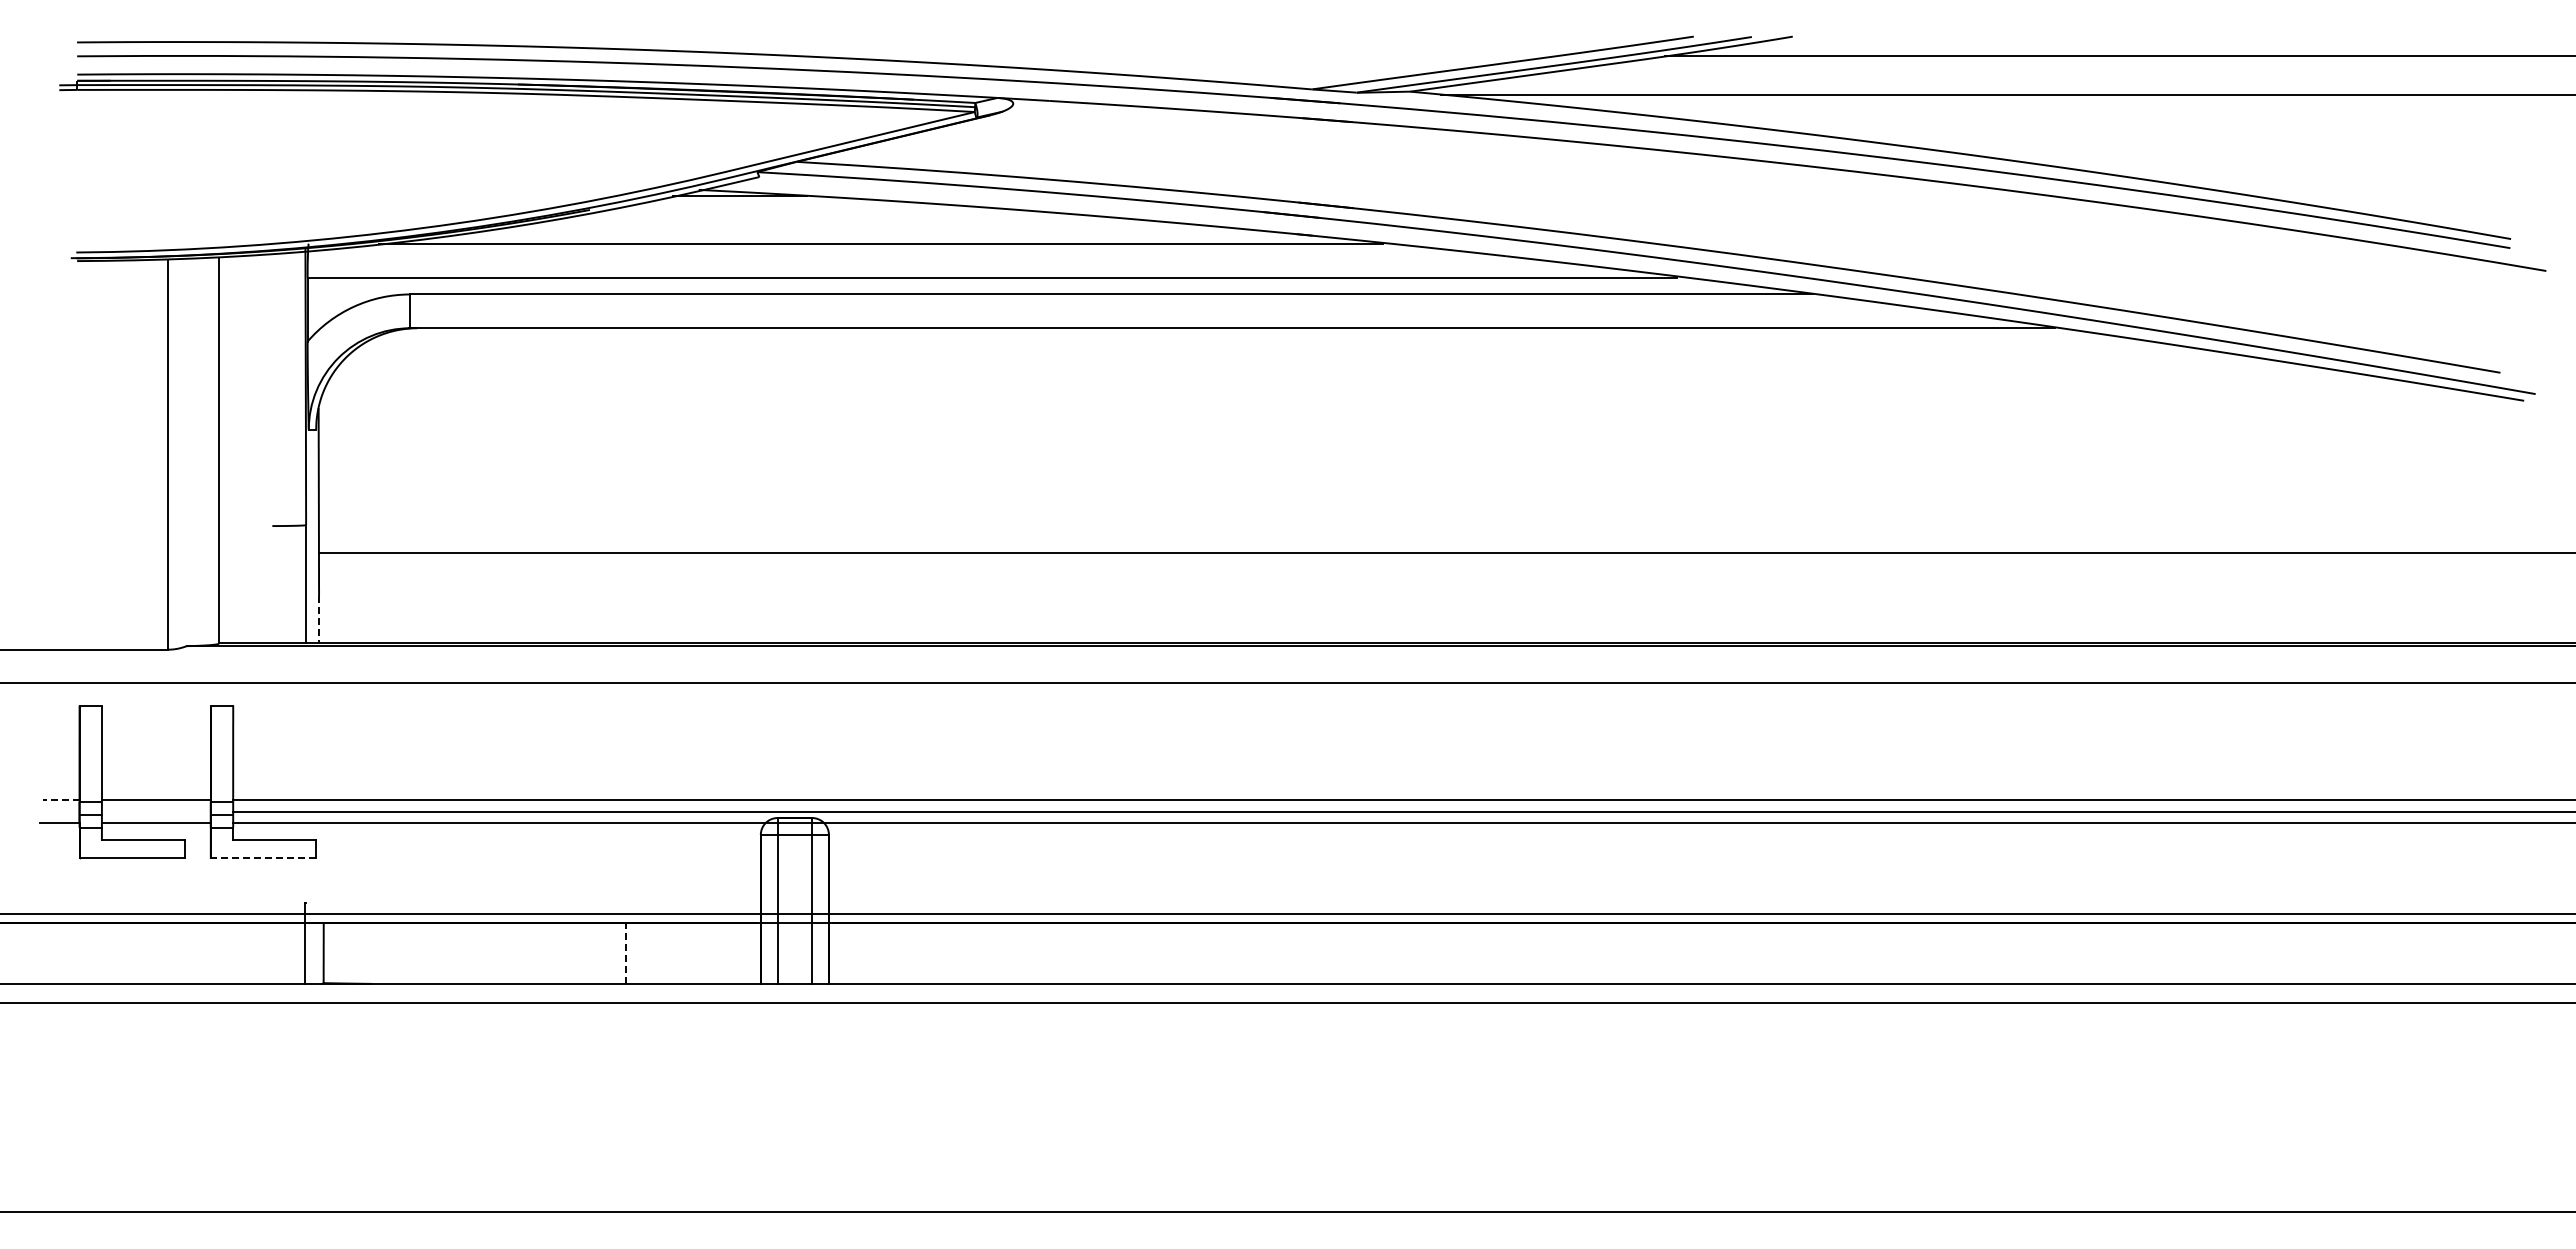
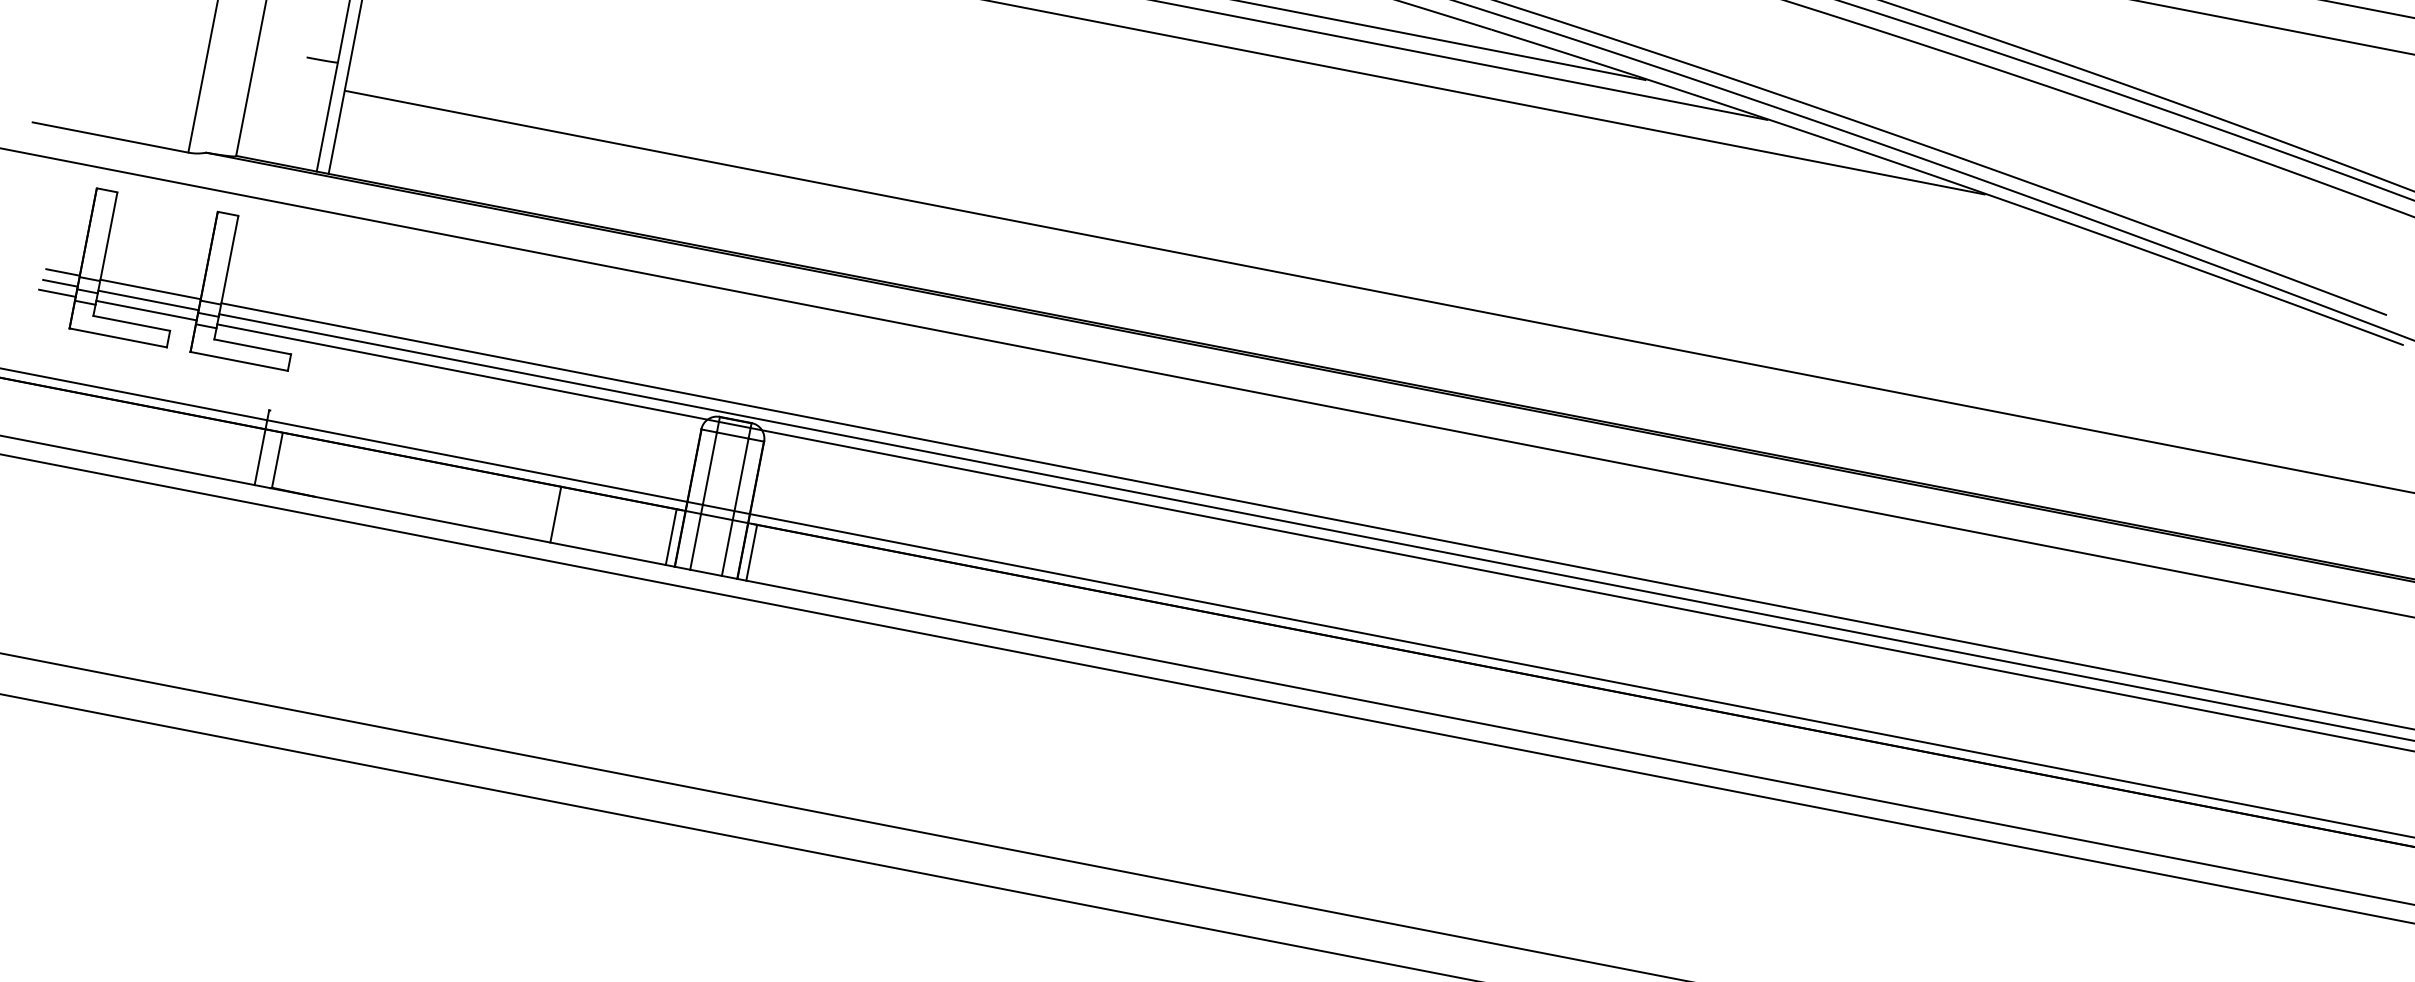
line: (319, 619) -> (333, 151), dashed -> solid
line: (60, 800) -> (62, 272), dashed -> solid
line: (60, 812) -> (60, 283), added
line: (155, 812) -> (147, 300), added
line: (263, 857) -> (239, 361), dashed -> solid
line: (625, 953) -> (555, 514), dashed -> solid
line: (751, 953) -> (671, 537), added
line: (838, 953) -> (751, 552), added

